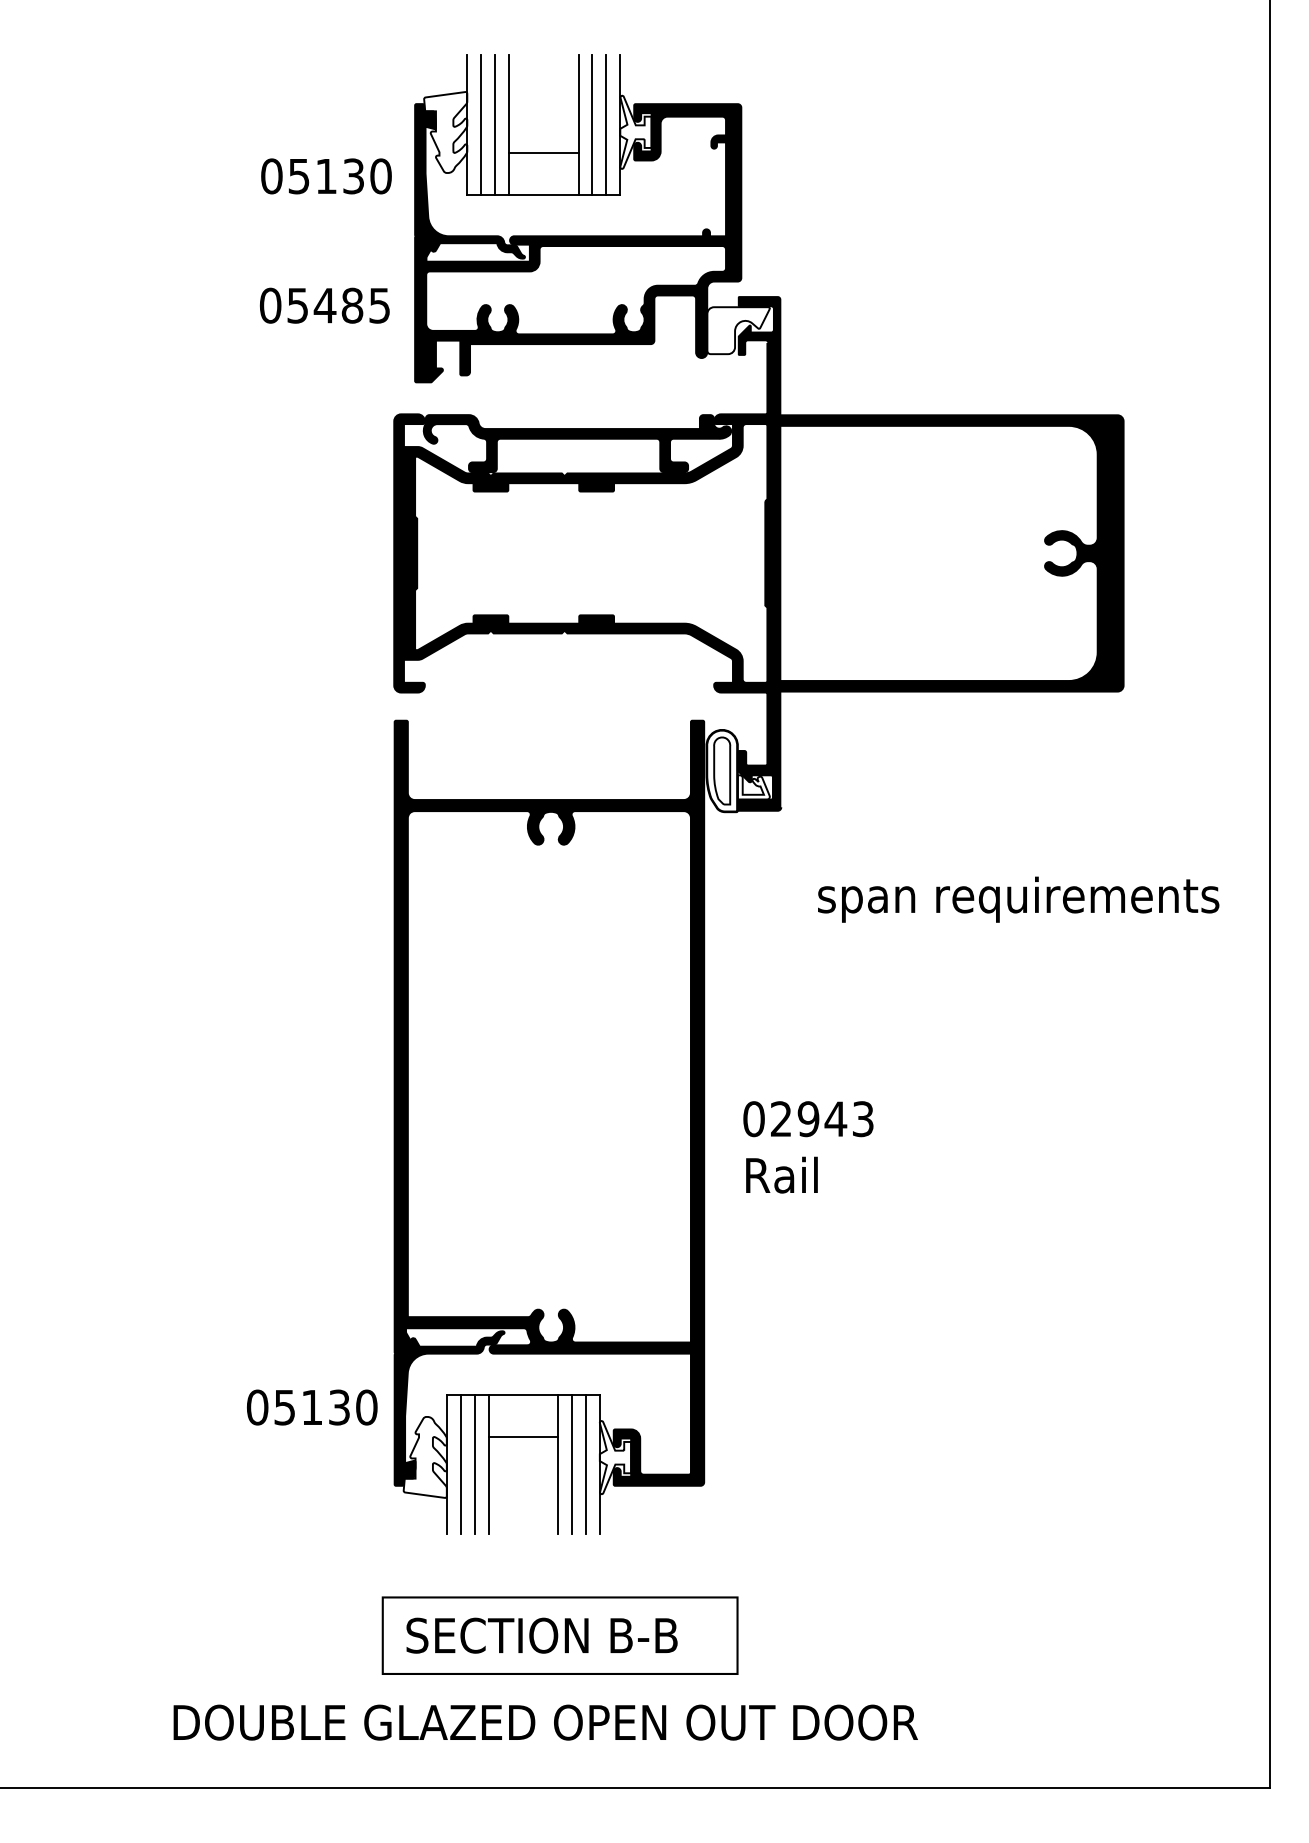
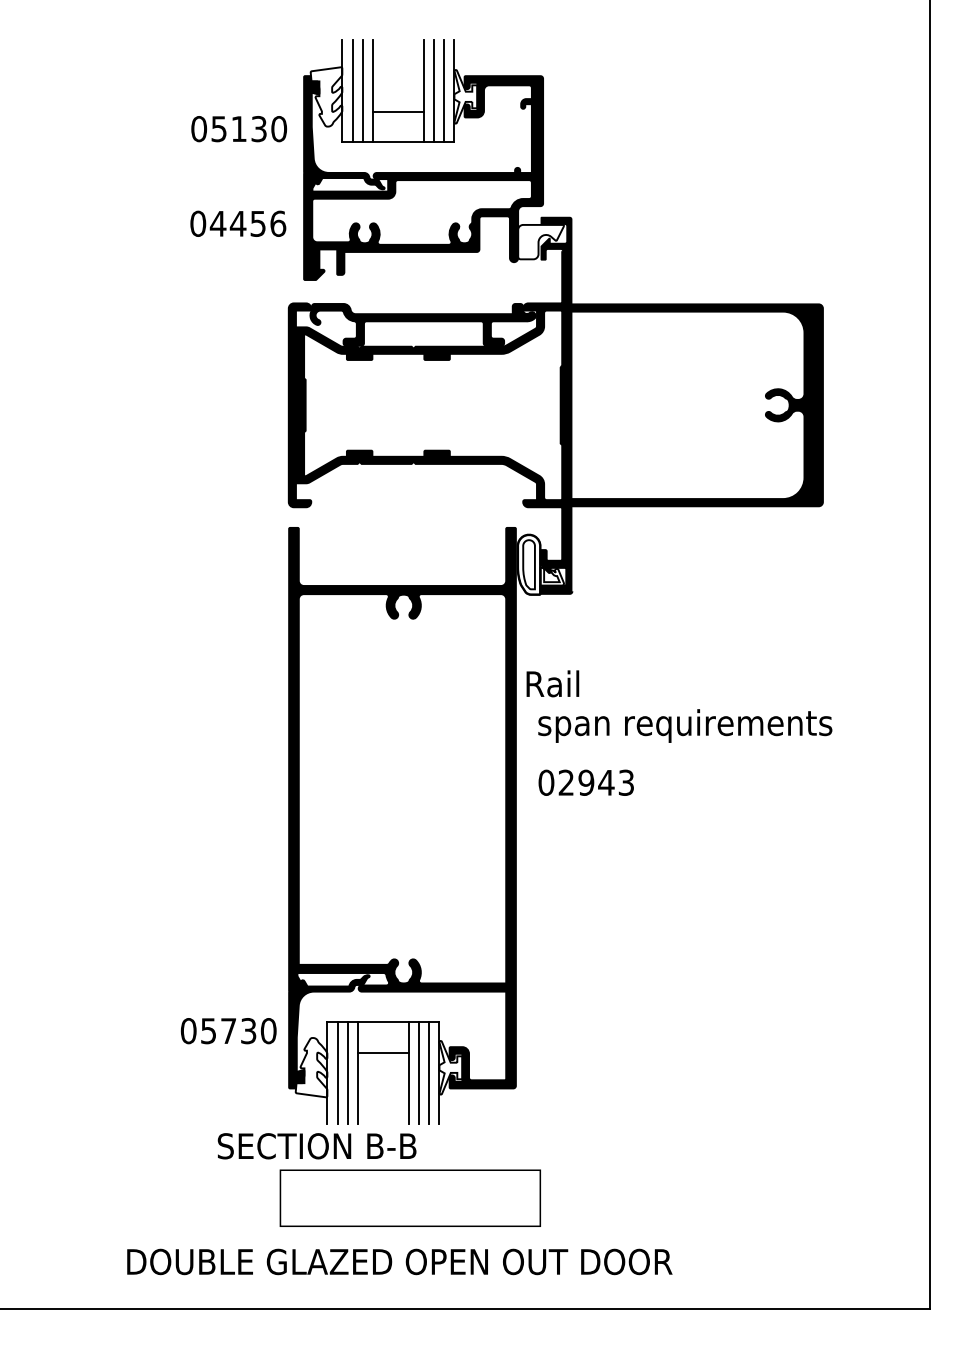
text: (337, 305) -> (247, 223), 05485 -> 04456
text: (1018, 898) -> (685, 725), moved
text: (807, 1118) -> (585, 782), moved
text: (781, 1174) -> (552, 683), moved
text: (311, 1406) -> (228, 1030), 05130 -> 05730
text: (541, 1636) -> (316, 1146), moved

